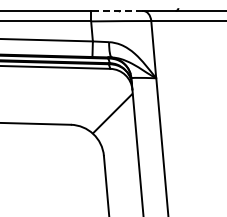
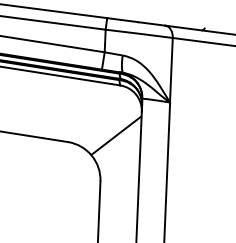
line: (116, 11) -> (135, 22), dashed -> solid

